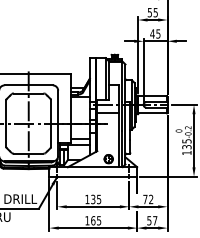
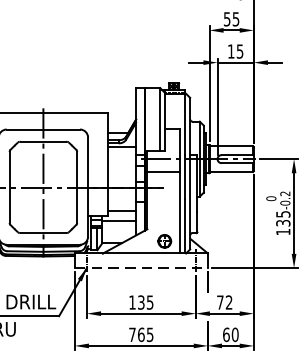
text: (152, 33) -> (231, 50), 45 -> 15
line: (93, 176) -> (141, 267), solid -> dashed
text: (87, 220) -> (132, 334), 165 -> 765
text: (152, 220) -> (231, 334), 57 -> 60

